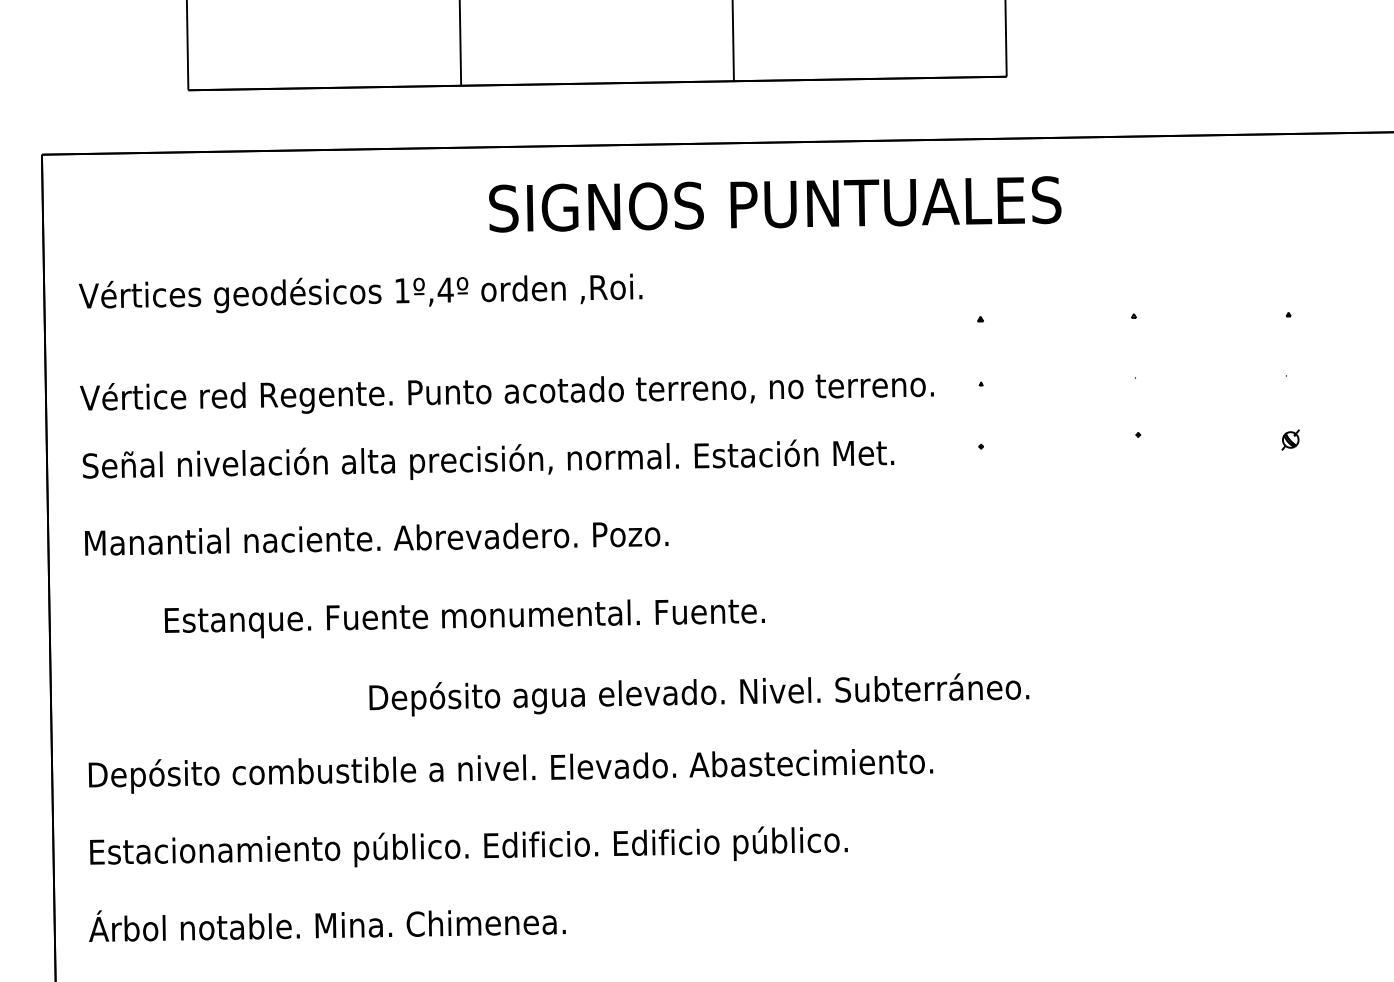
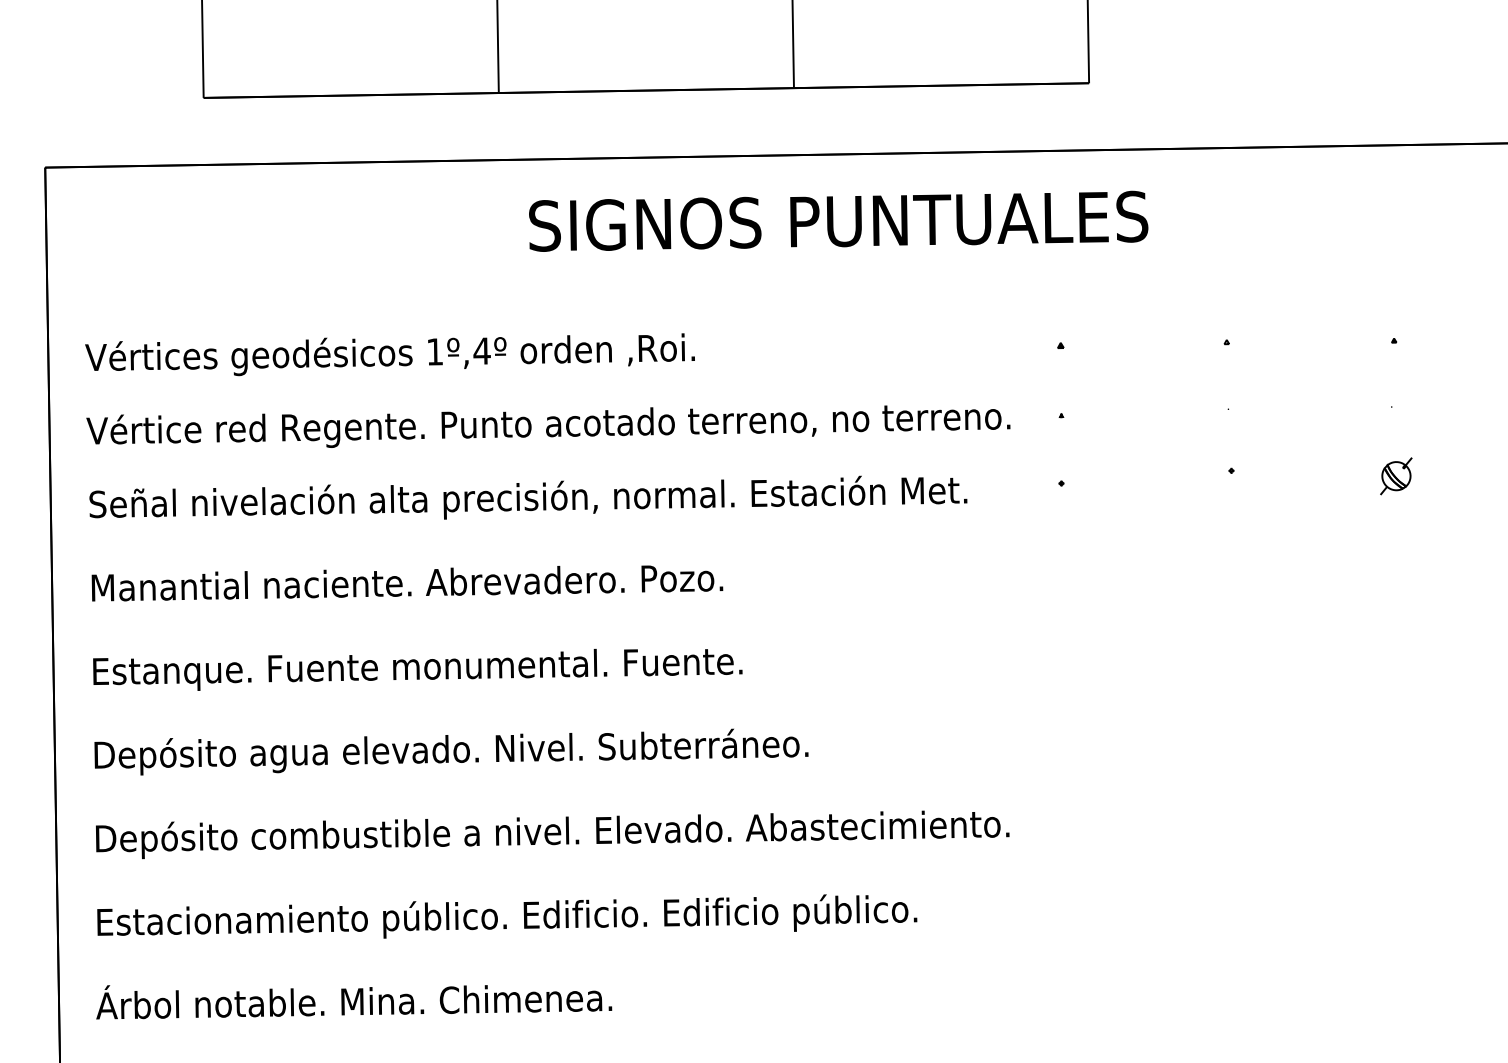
text: (360, 293) -> (389, 354), moved
part: (1290, 440) -> (1396, 476), size x1.67
text: (464, 618) -> (417, 669), moved
text: (699, 694) -> (451, 751), moved

